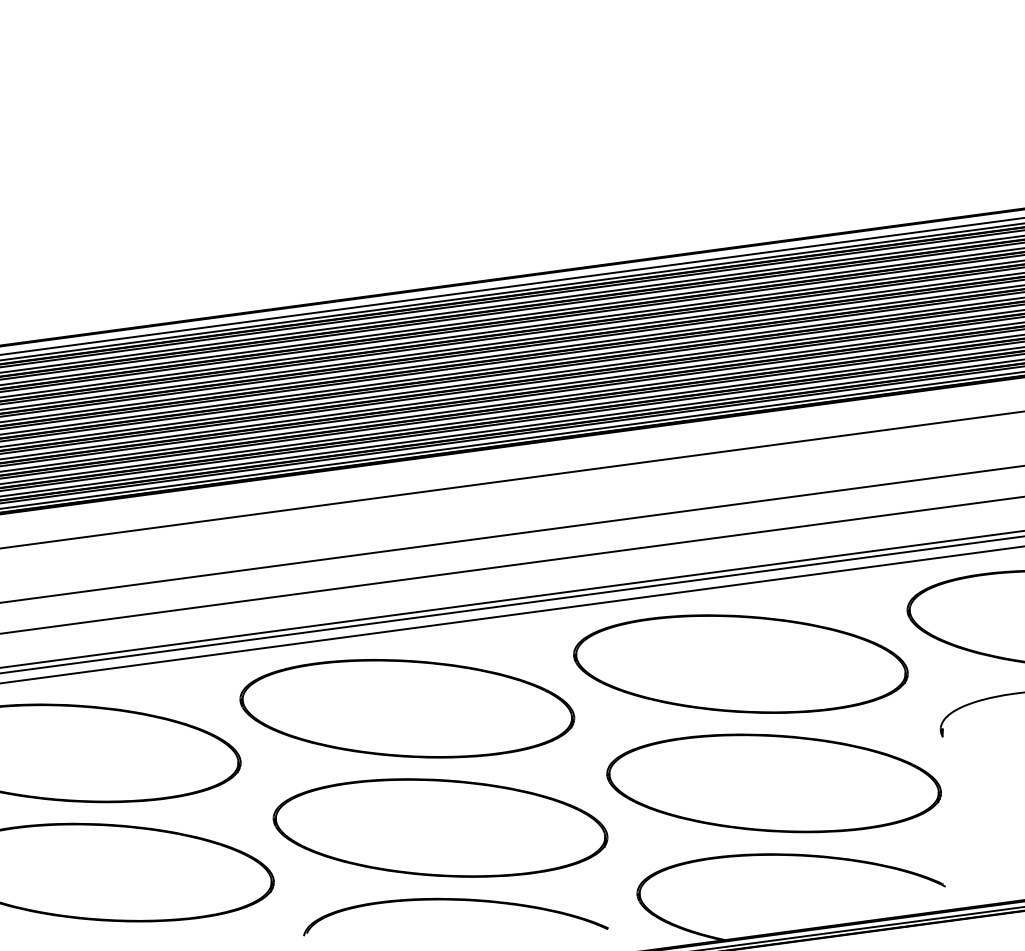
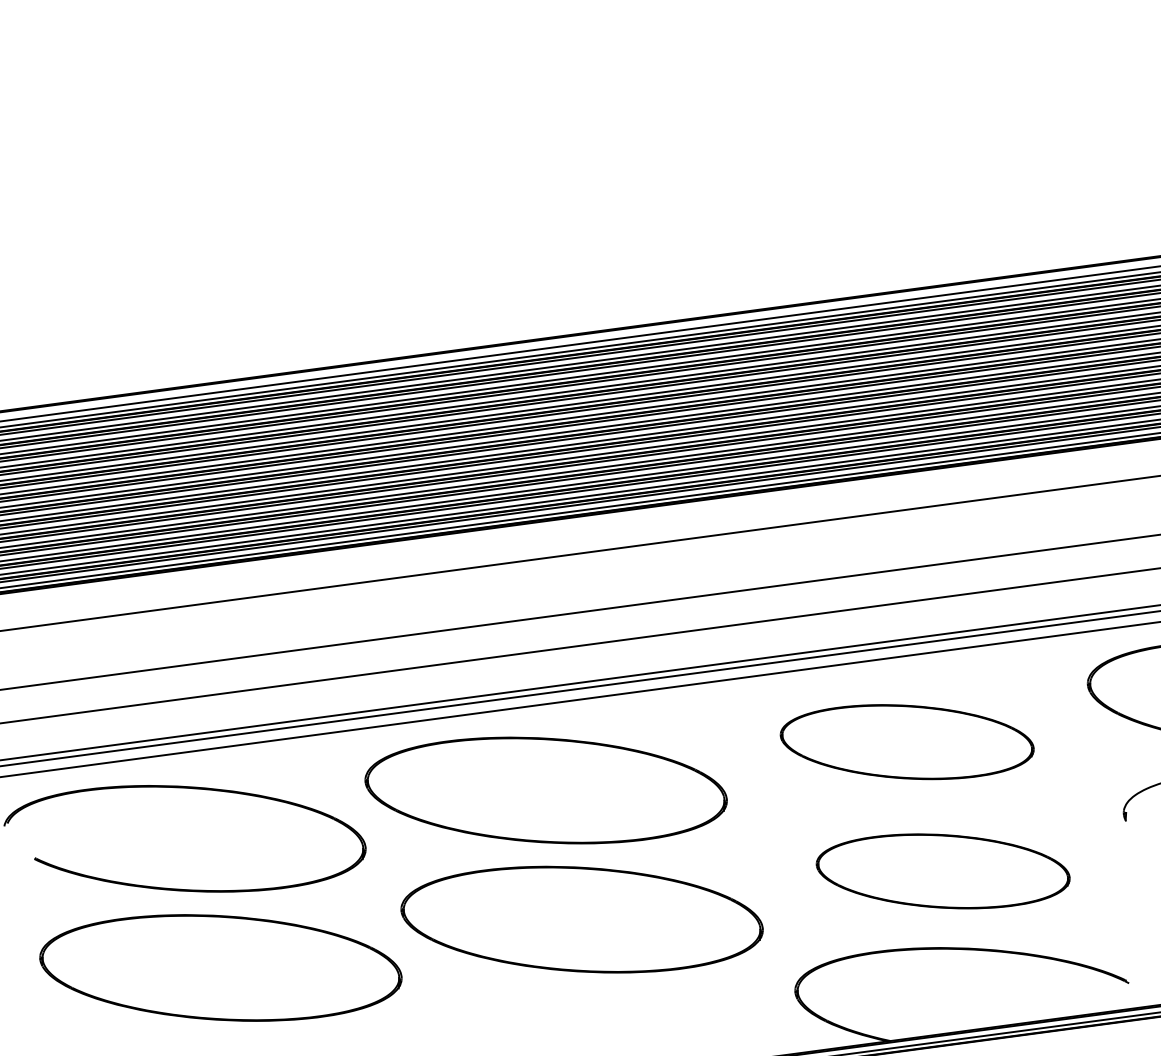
part: (740, 663) -> (906, 741), size x0.7
part: (773, 783) -> (942, 871), size x0.7
part: (455, 900) -> (598, 998), removed

